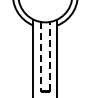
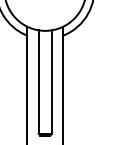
line: (49, 55) -> (51, 80), dashed -> solid
line: (41, 56) -> (39, 82), dashed -> solid

